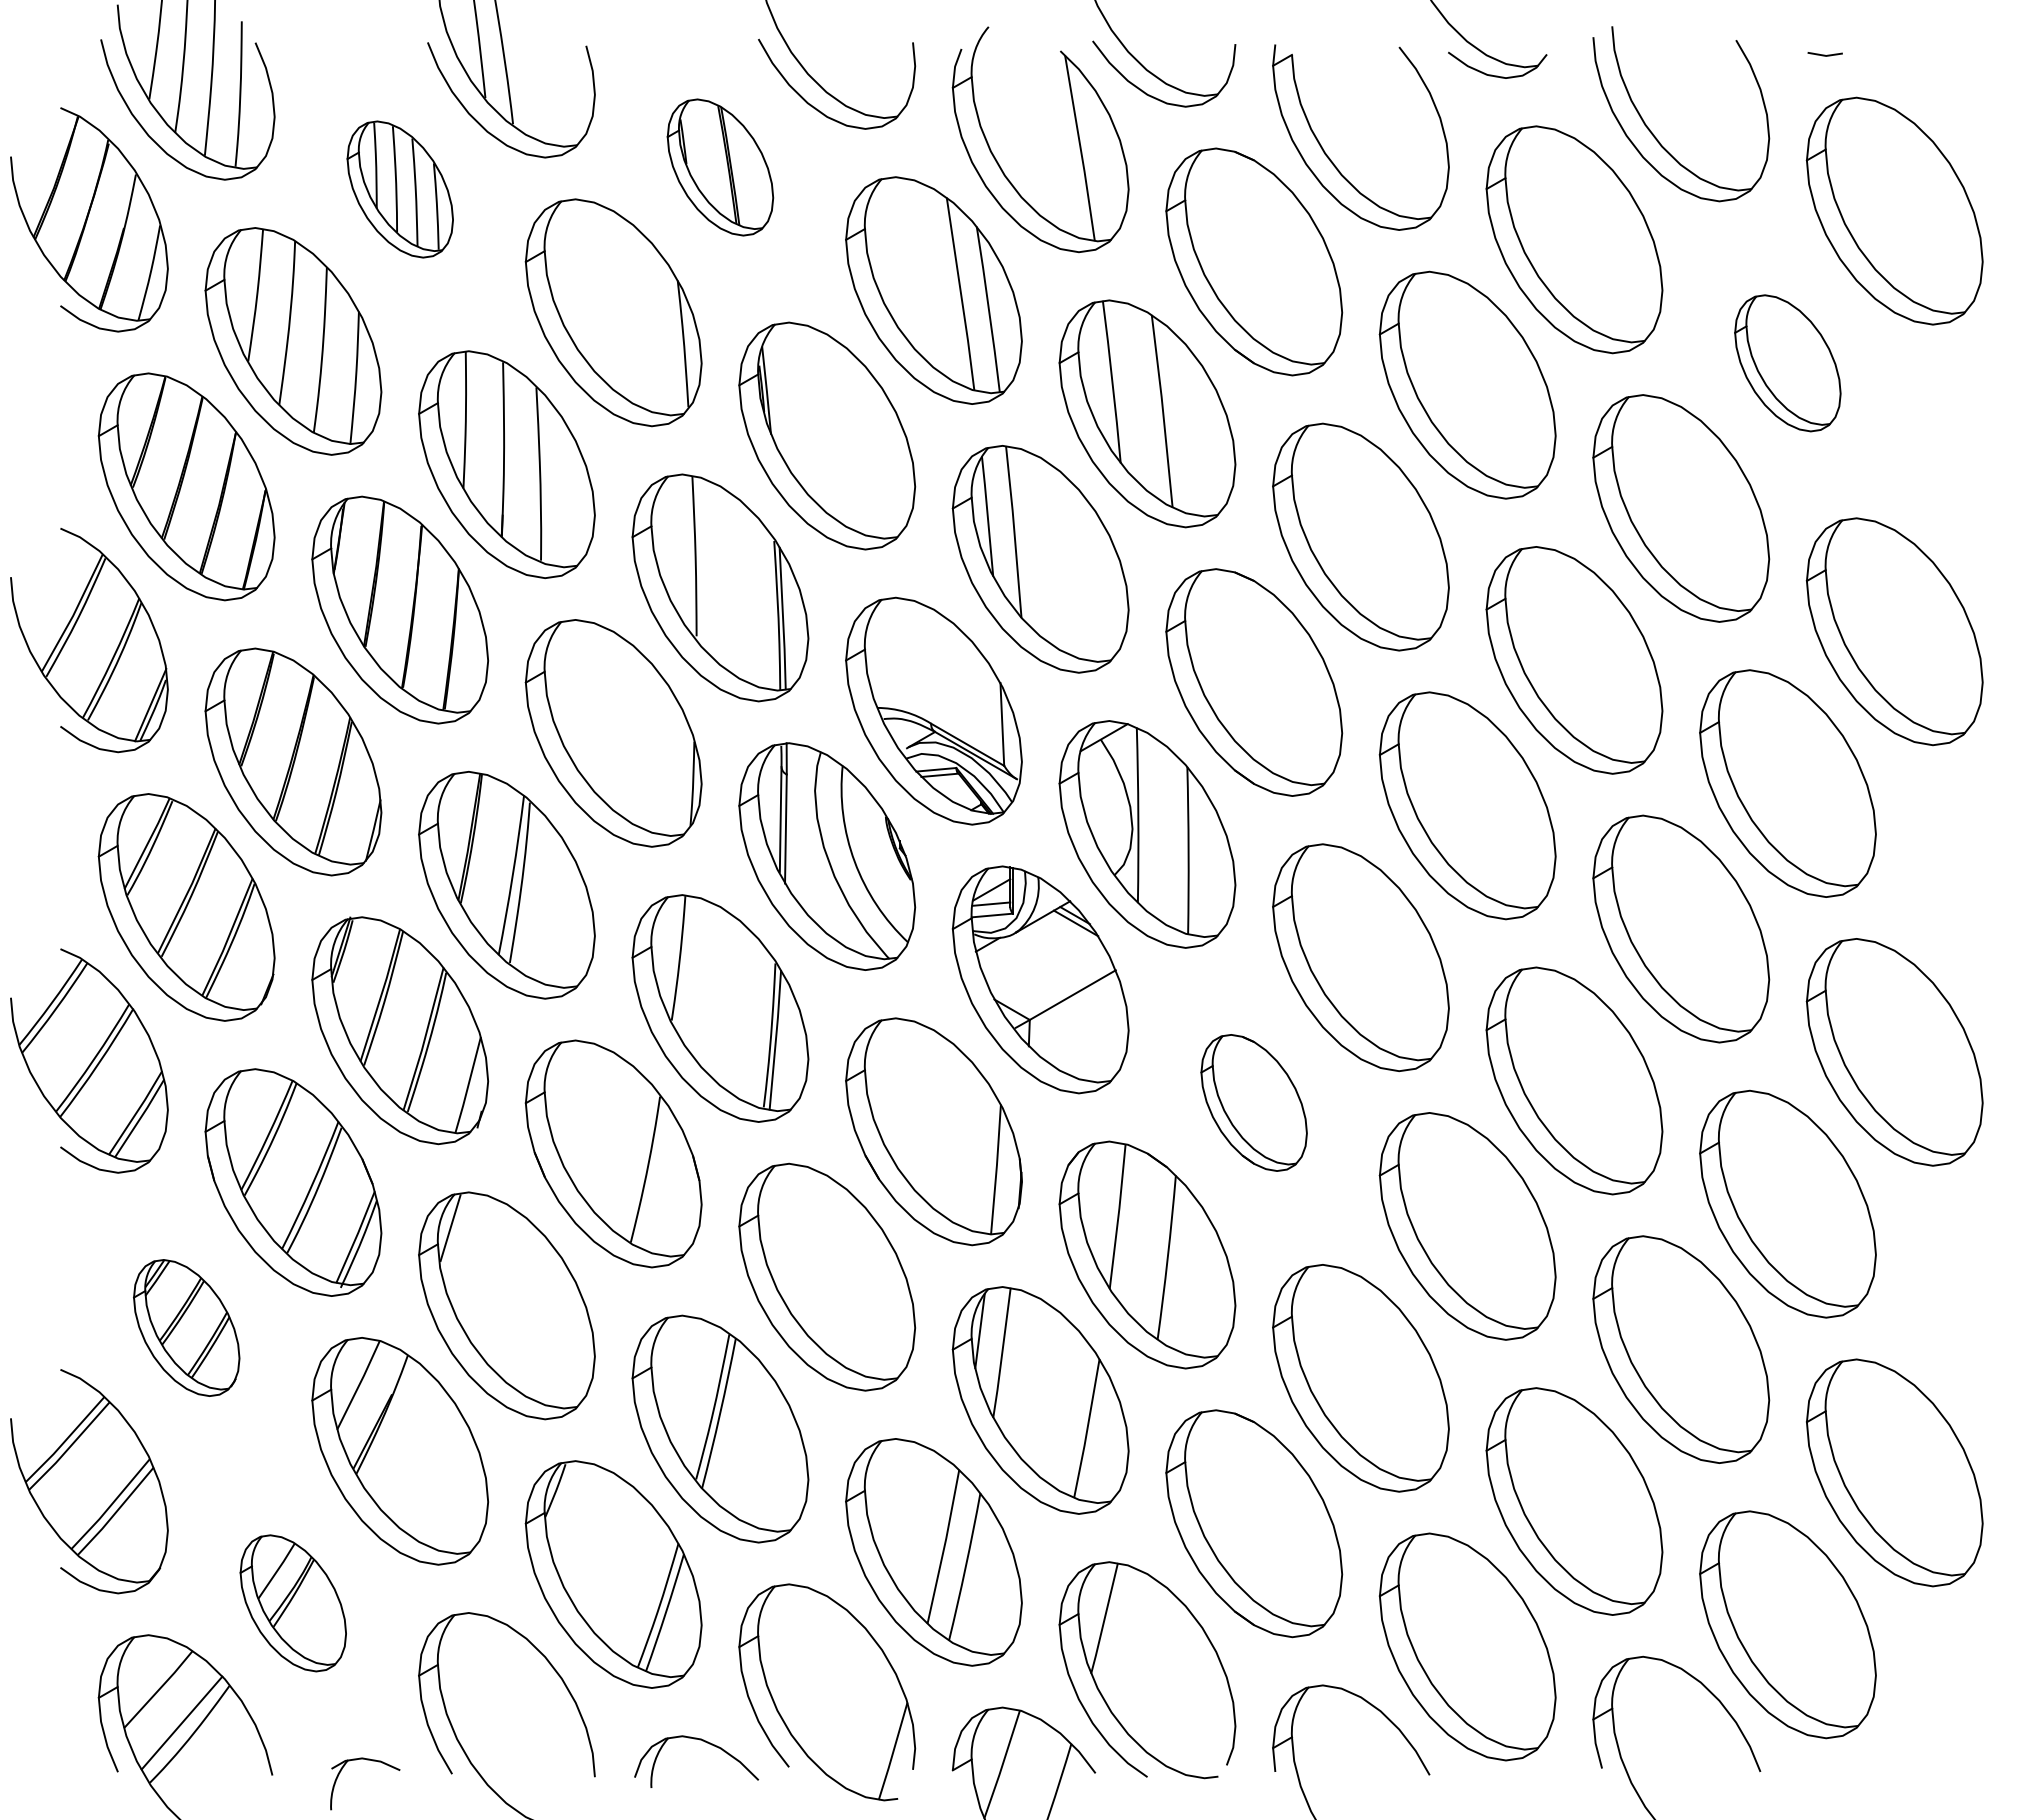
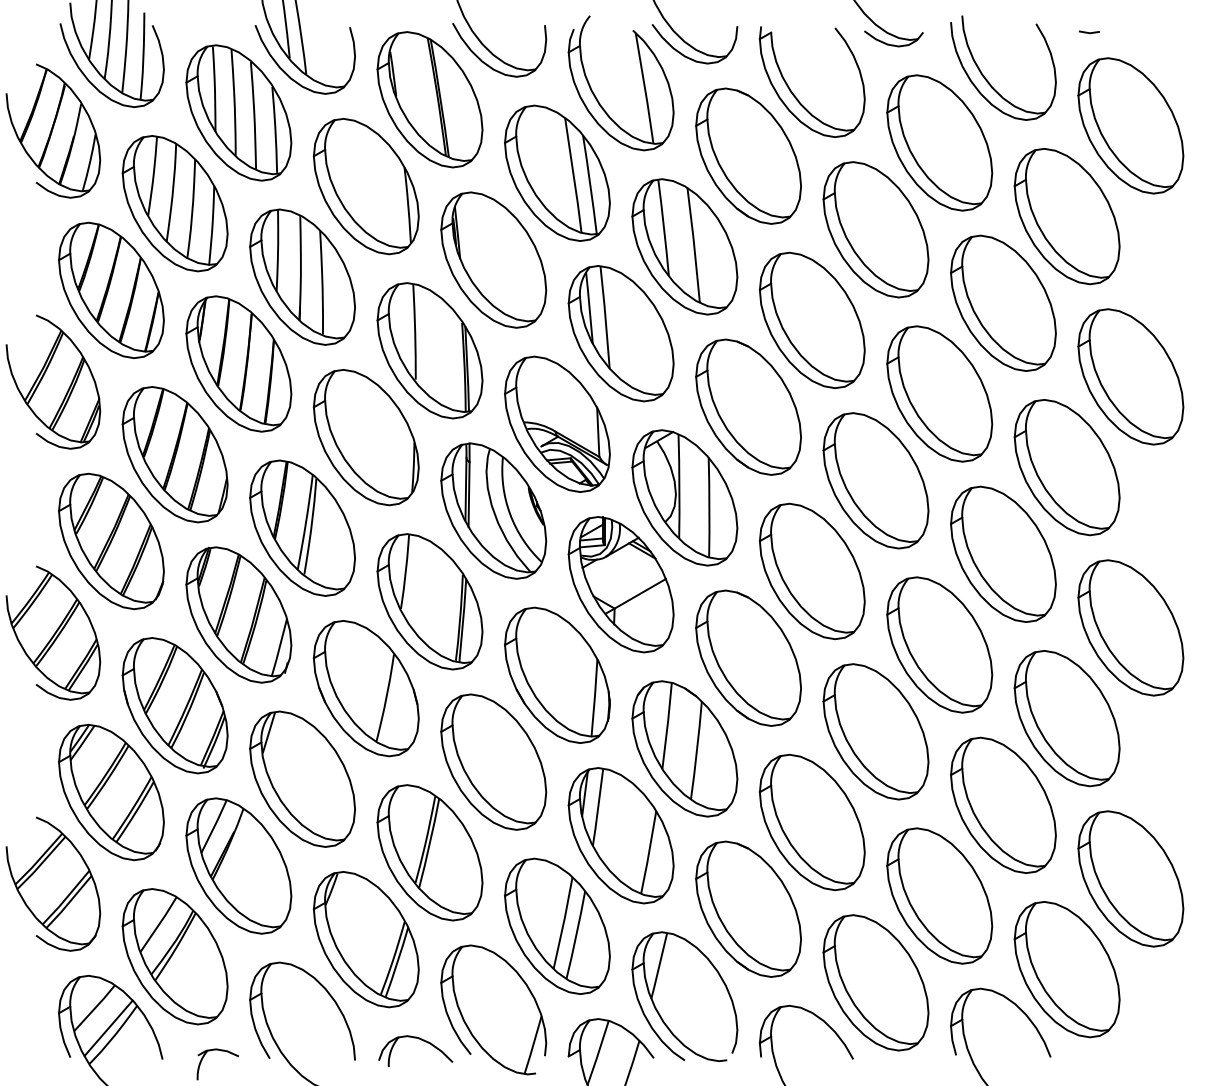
part: (719, 166) -> (429, 99), size x1.67
part: (399, 188) -> (238, 112), size x1.67
part: (1786, 362) -> (1066, 216), size x1.67
part: (1254, 1101) -> (748, 657), size x1.67
part: (186, 1328) -> (111, 792), size x1.67
part: (292, 1602) -> (174, 956), size x1.67

